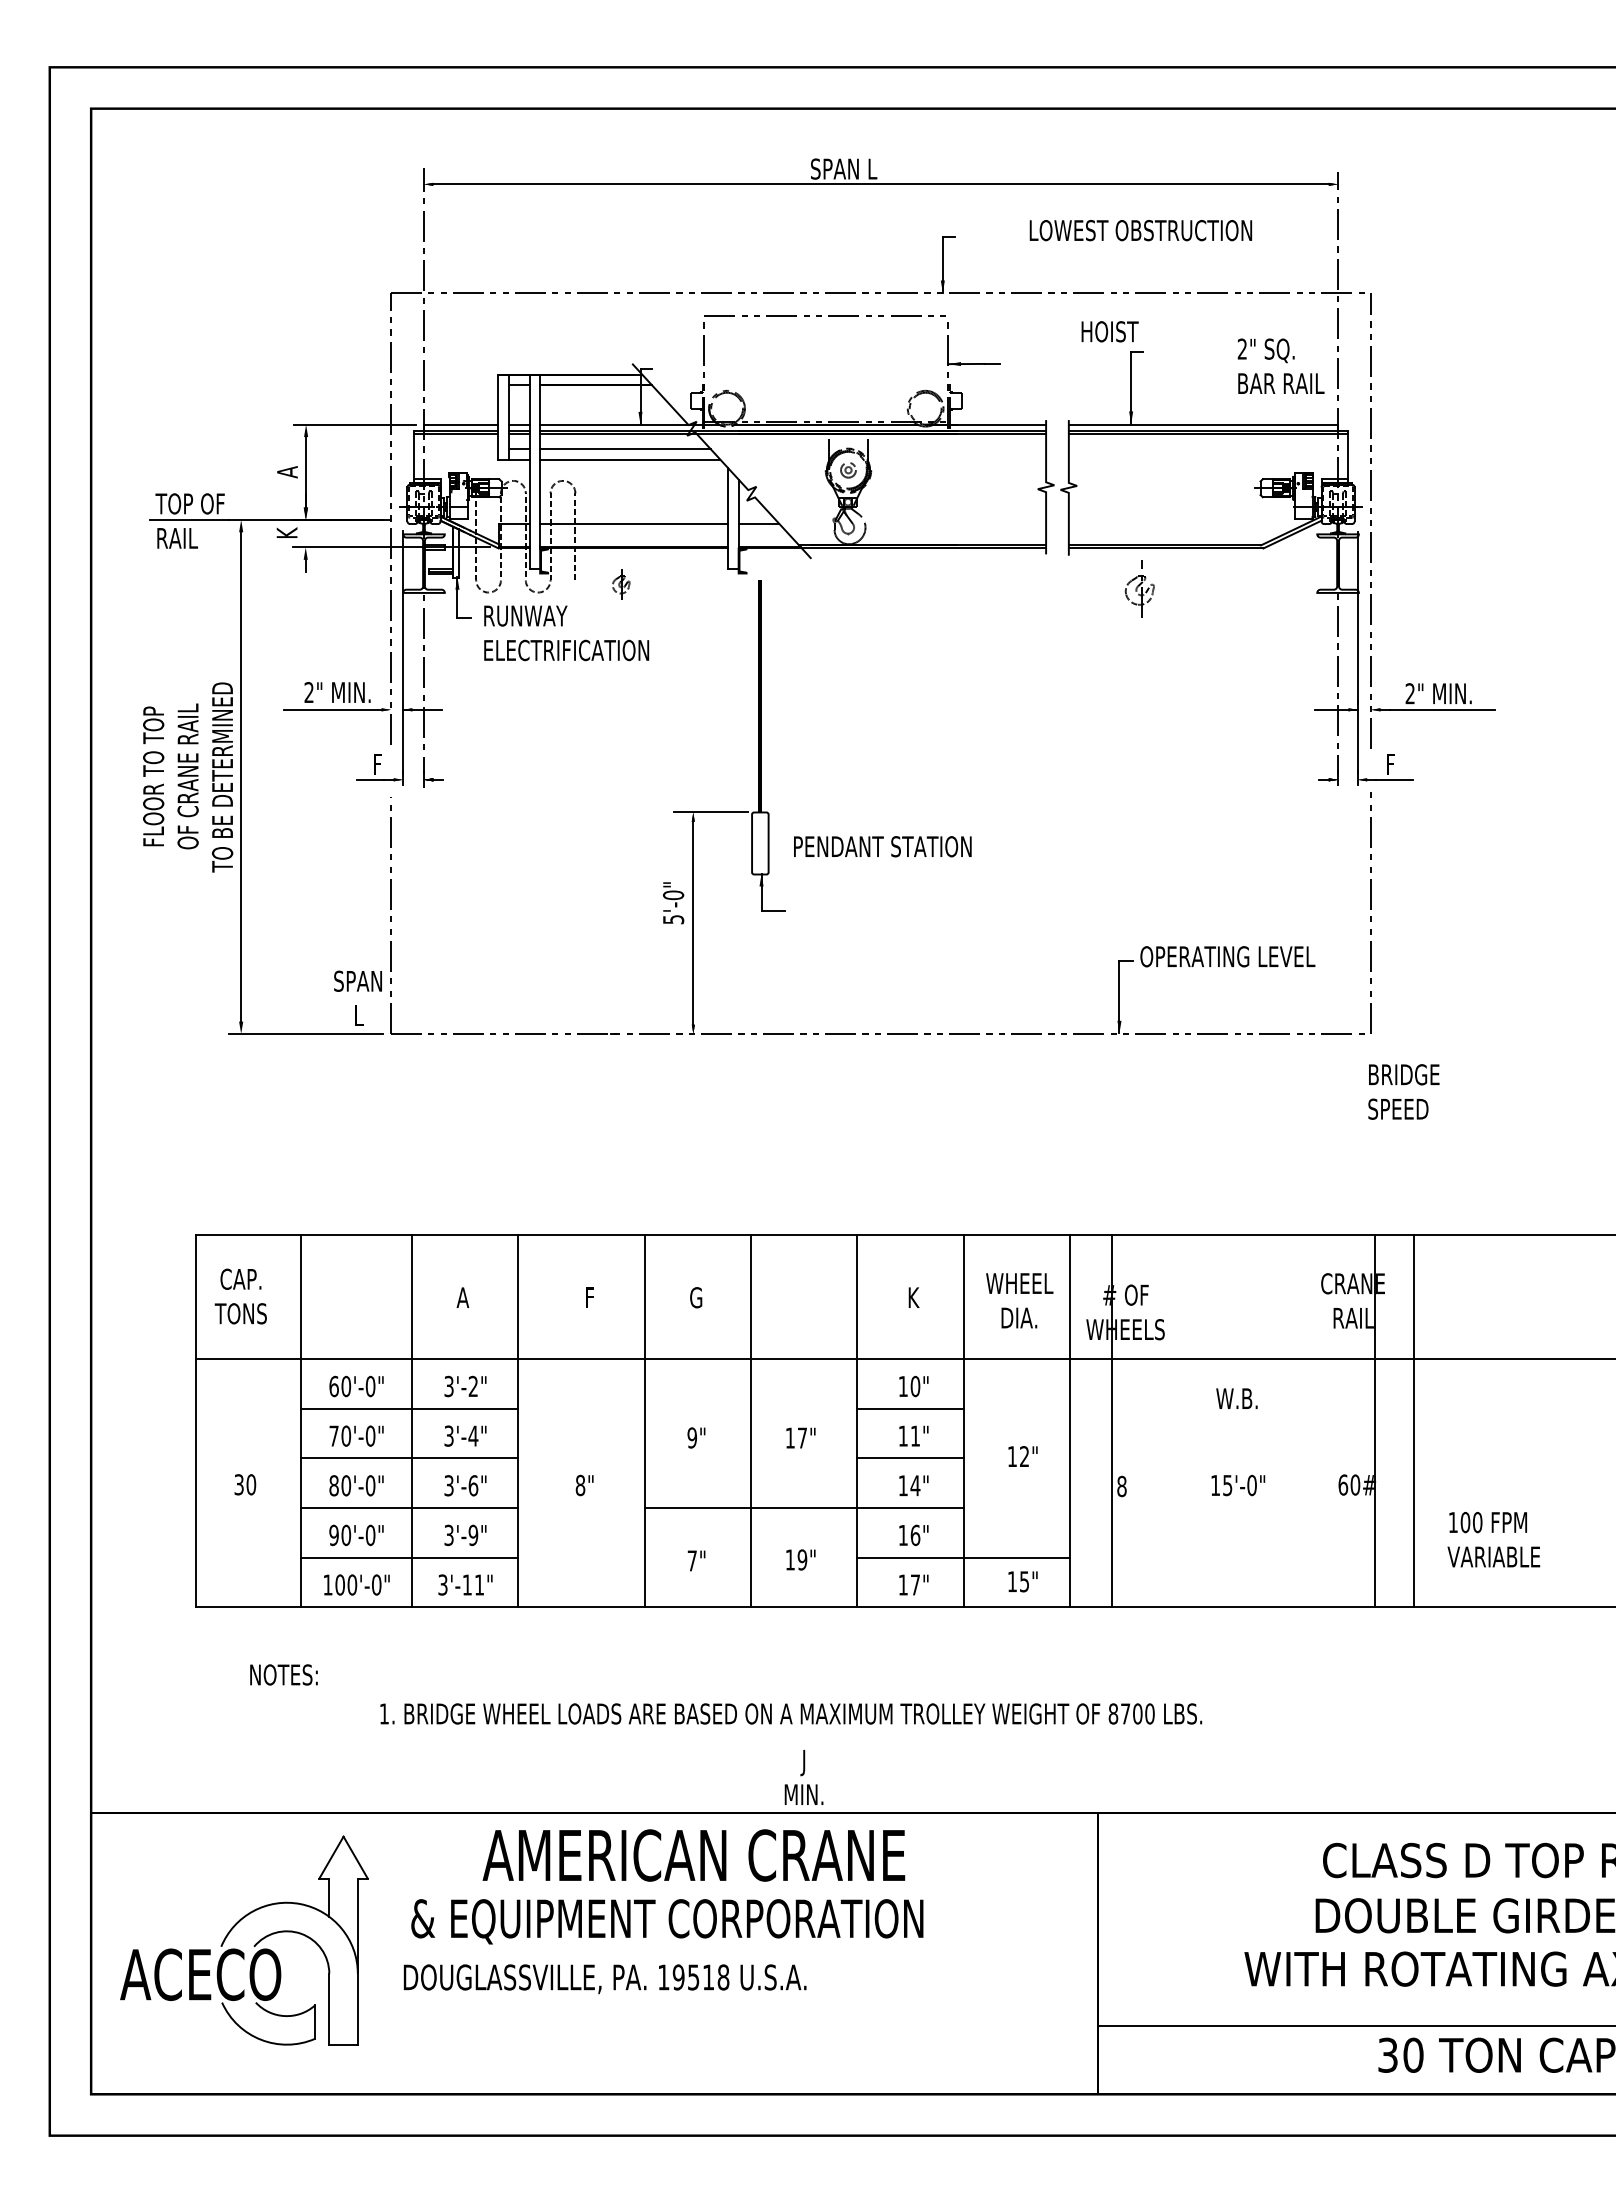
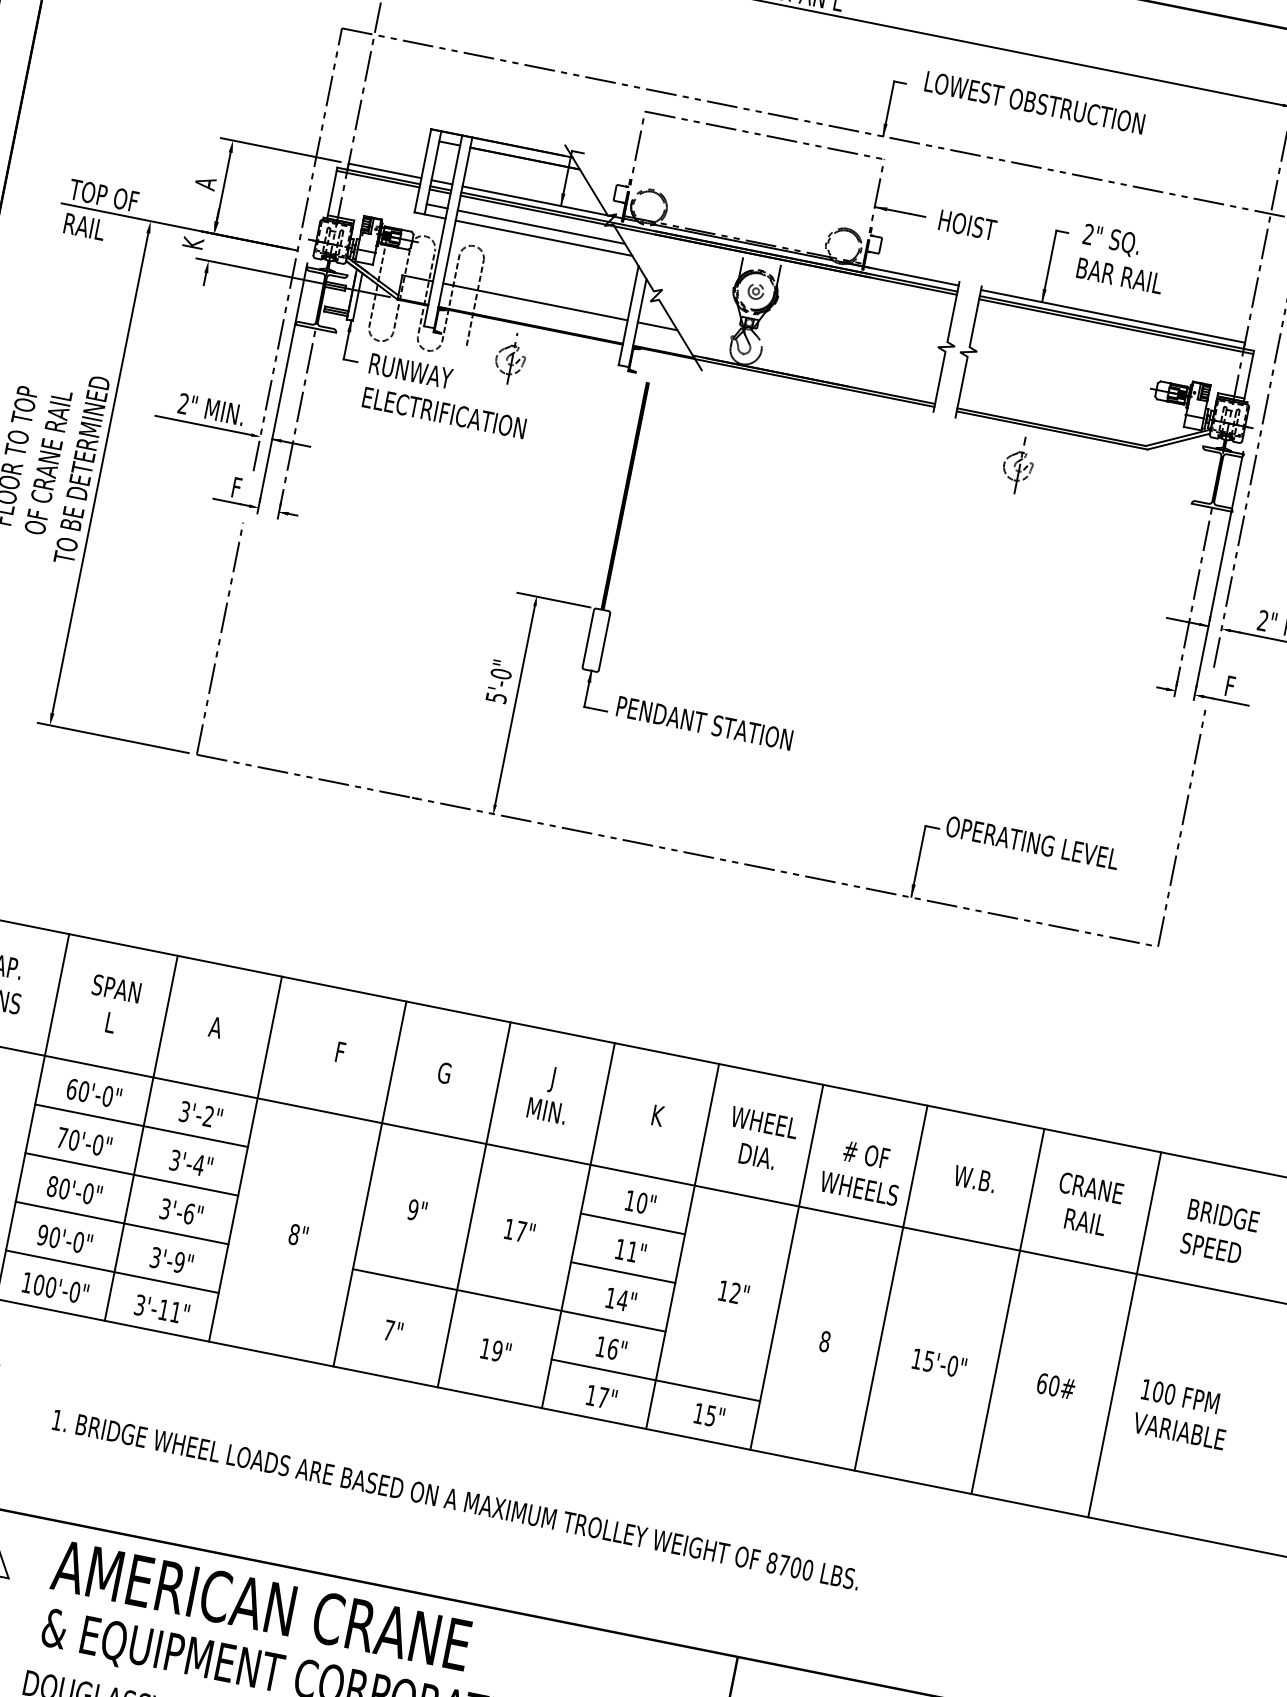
text: (1140, 230) -> (1034, 102), moved
text: (1109, 331) -> (967, 224), moved
text: (1280, 365) -> (1122, 257), moved
part: (621, 583) -> (511, 358), size x1.67
text: (882, 846) -> (704, 723), moved
text: (357, 997) -> (112, 1004), moved
text: (1403, 1091) -> (1219, 1231), moved
text: (1236, 1398) -> (974, 1178), moved
line: (1112, 1420) -> (891, 1287), moved
line: (1375, 1420) -> (1008, 1310), moved
text: (1493, 1539) -> (1182, 1414), moved
text: (803, 1777) -> (549, 1093), moved
text: (693, 1855) -> (261, 1605), moved

